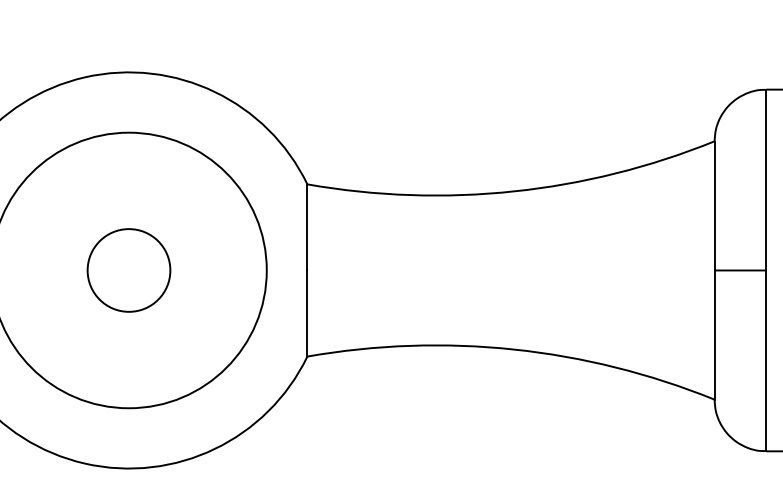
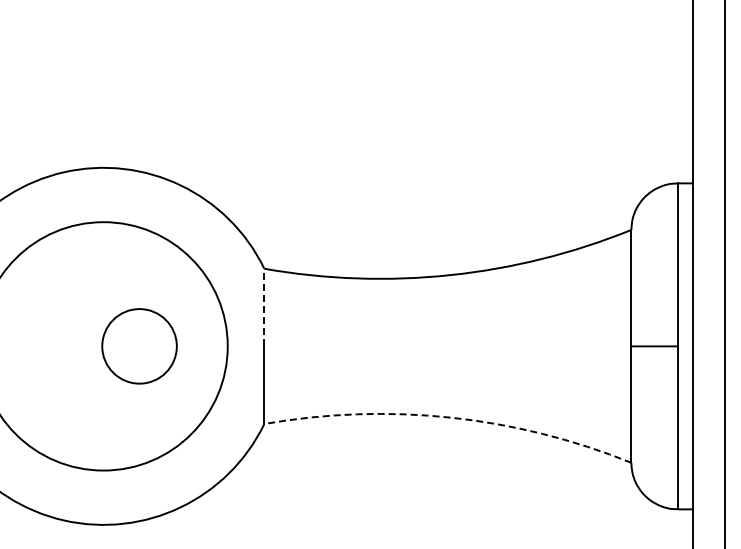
line: (307, 227) -> (264, 307), solid -> dashed
circle: (128, 270) -> (139, 346), moved
arc: (513, 349) -> (450, 417), solid -> dashed

